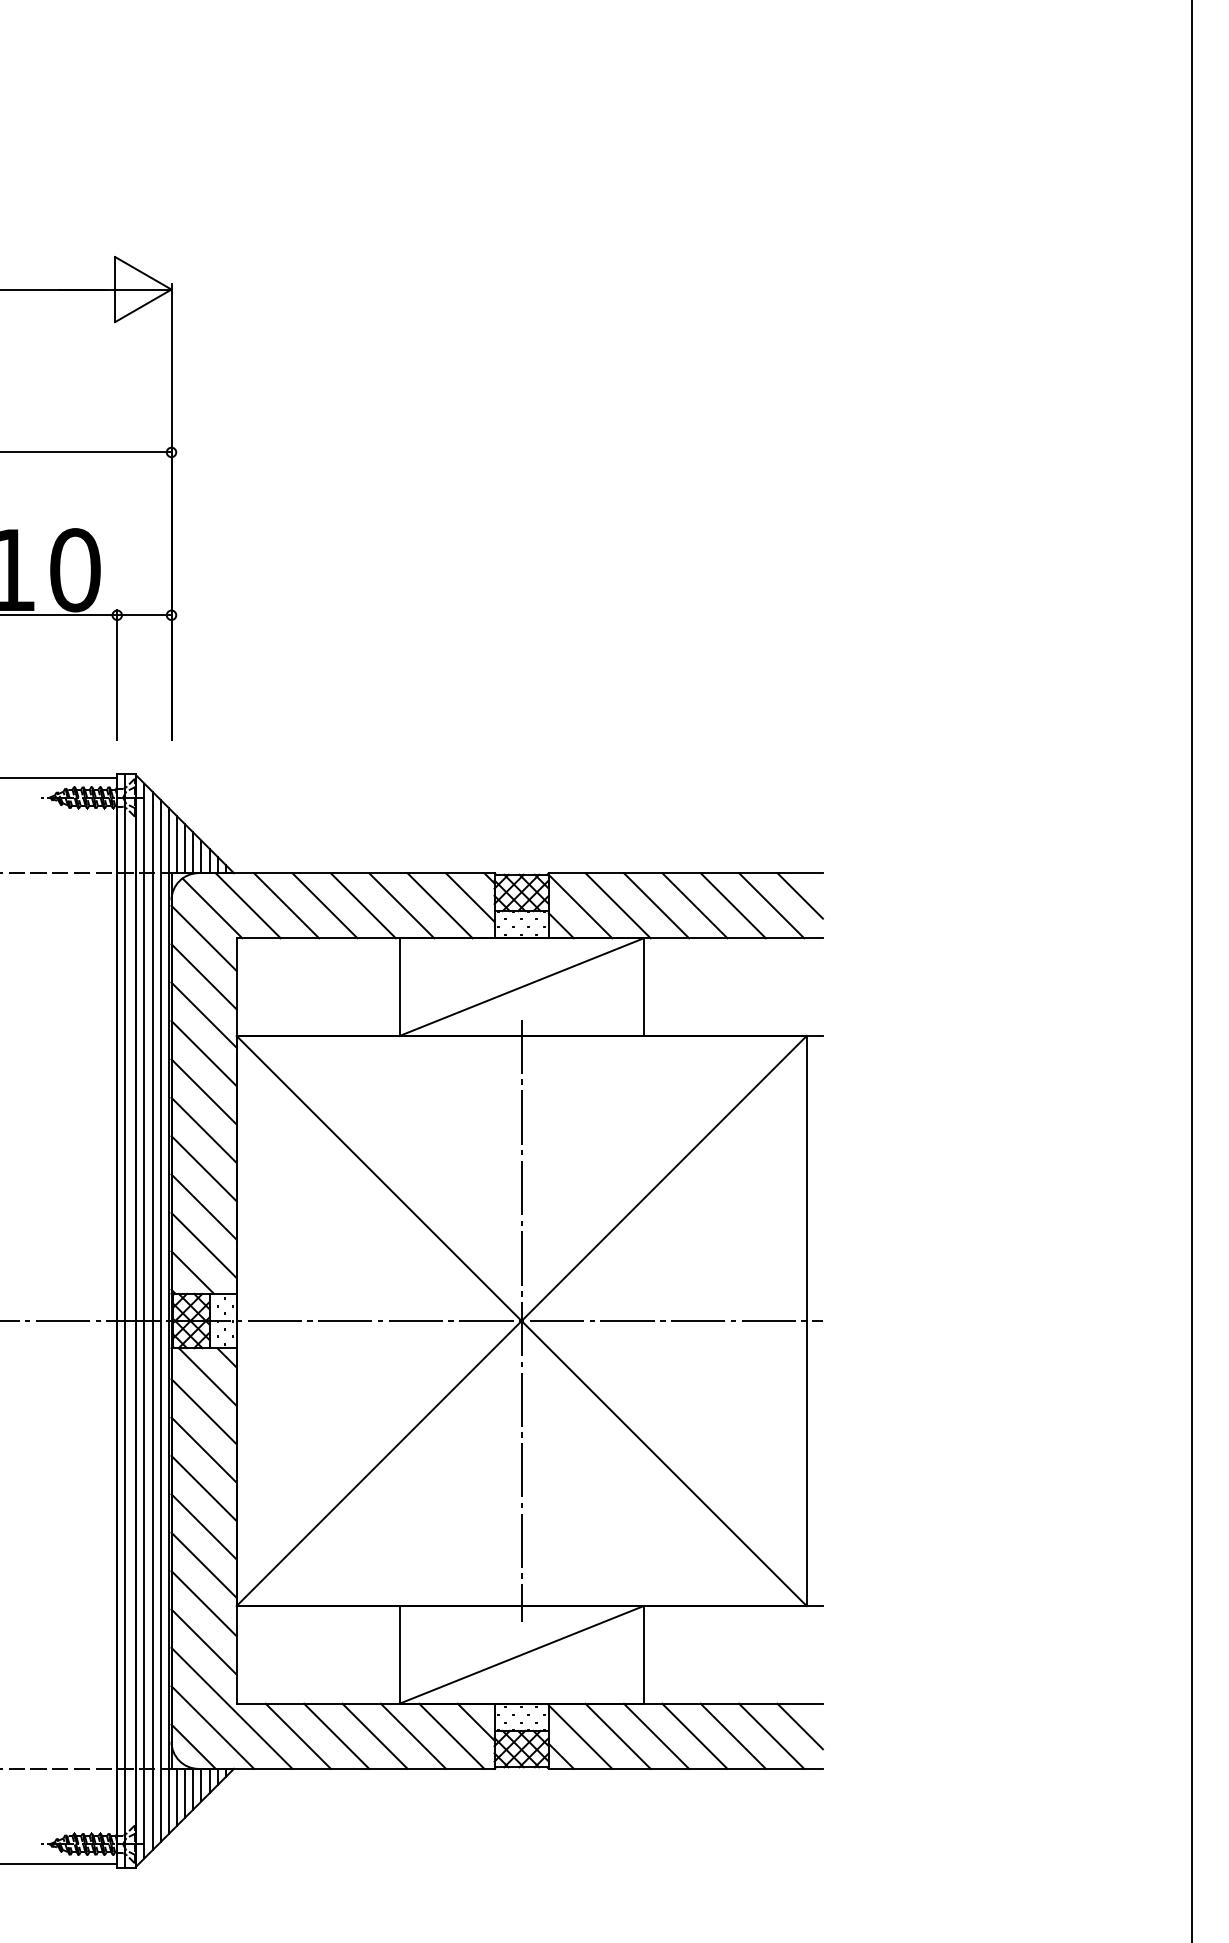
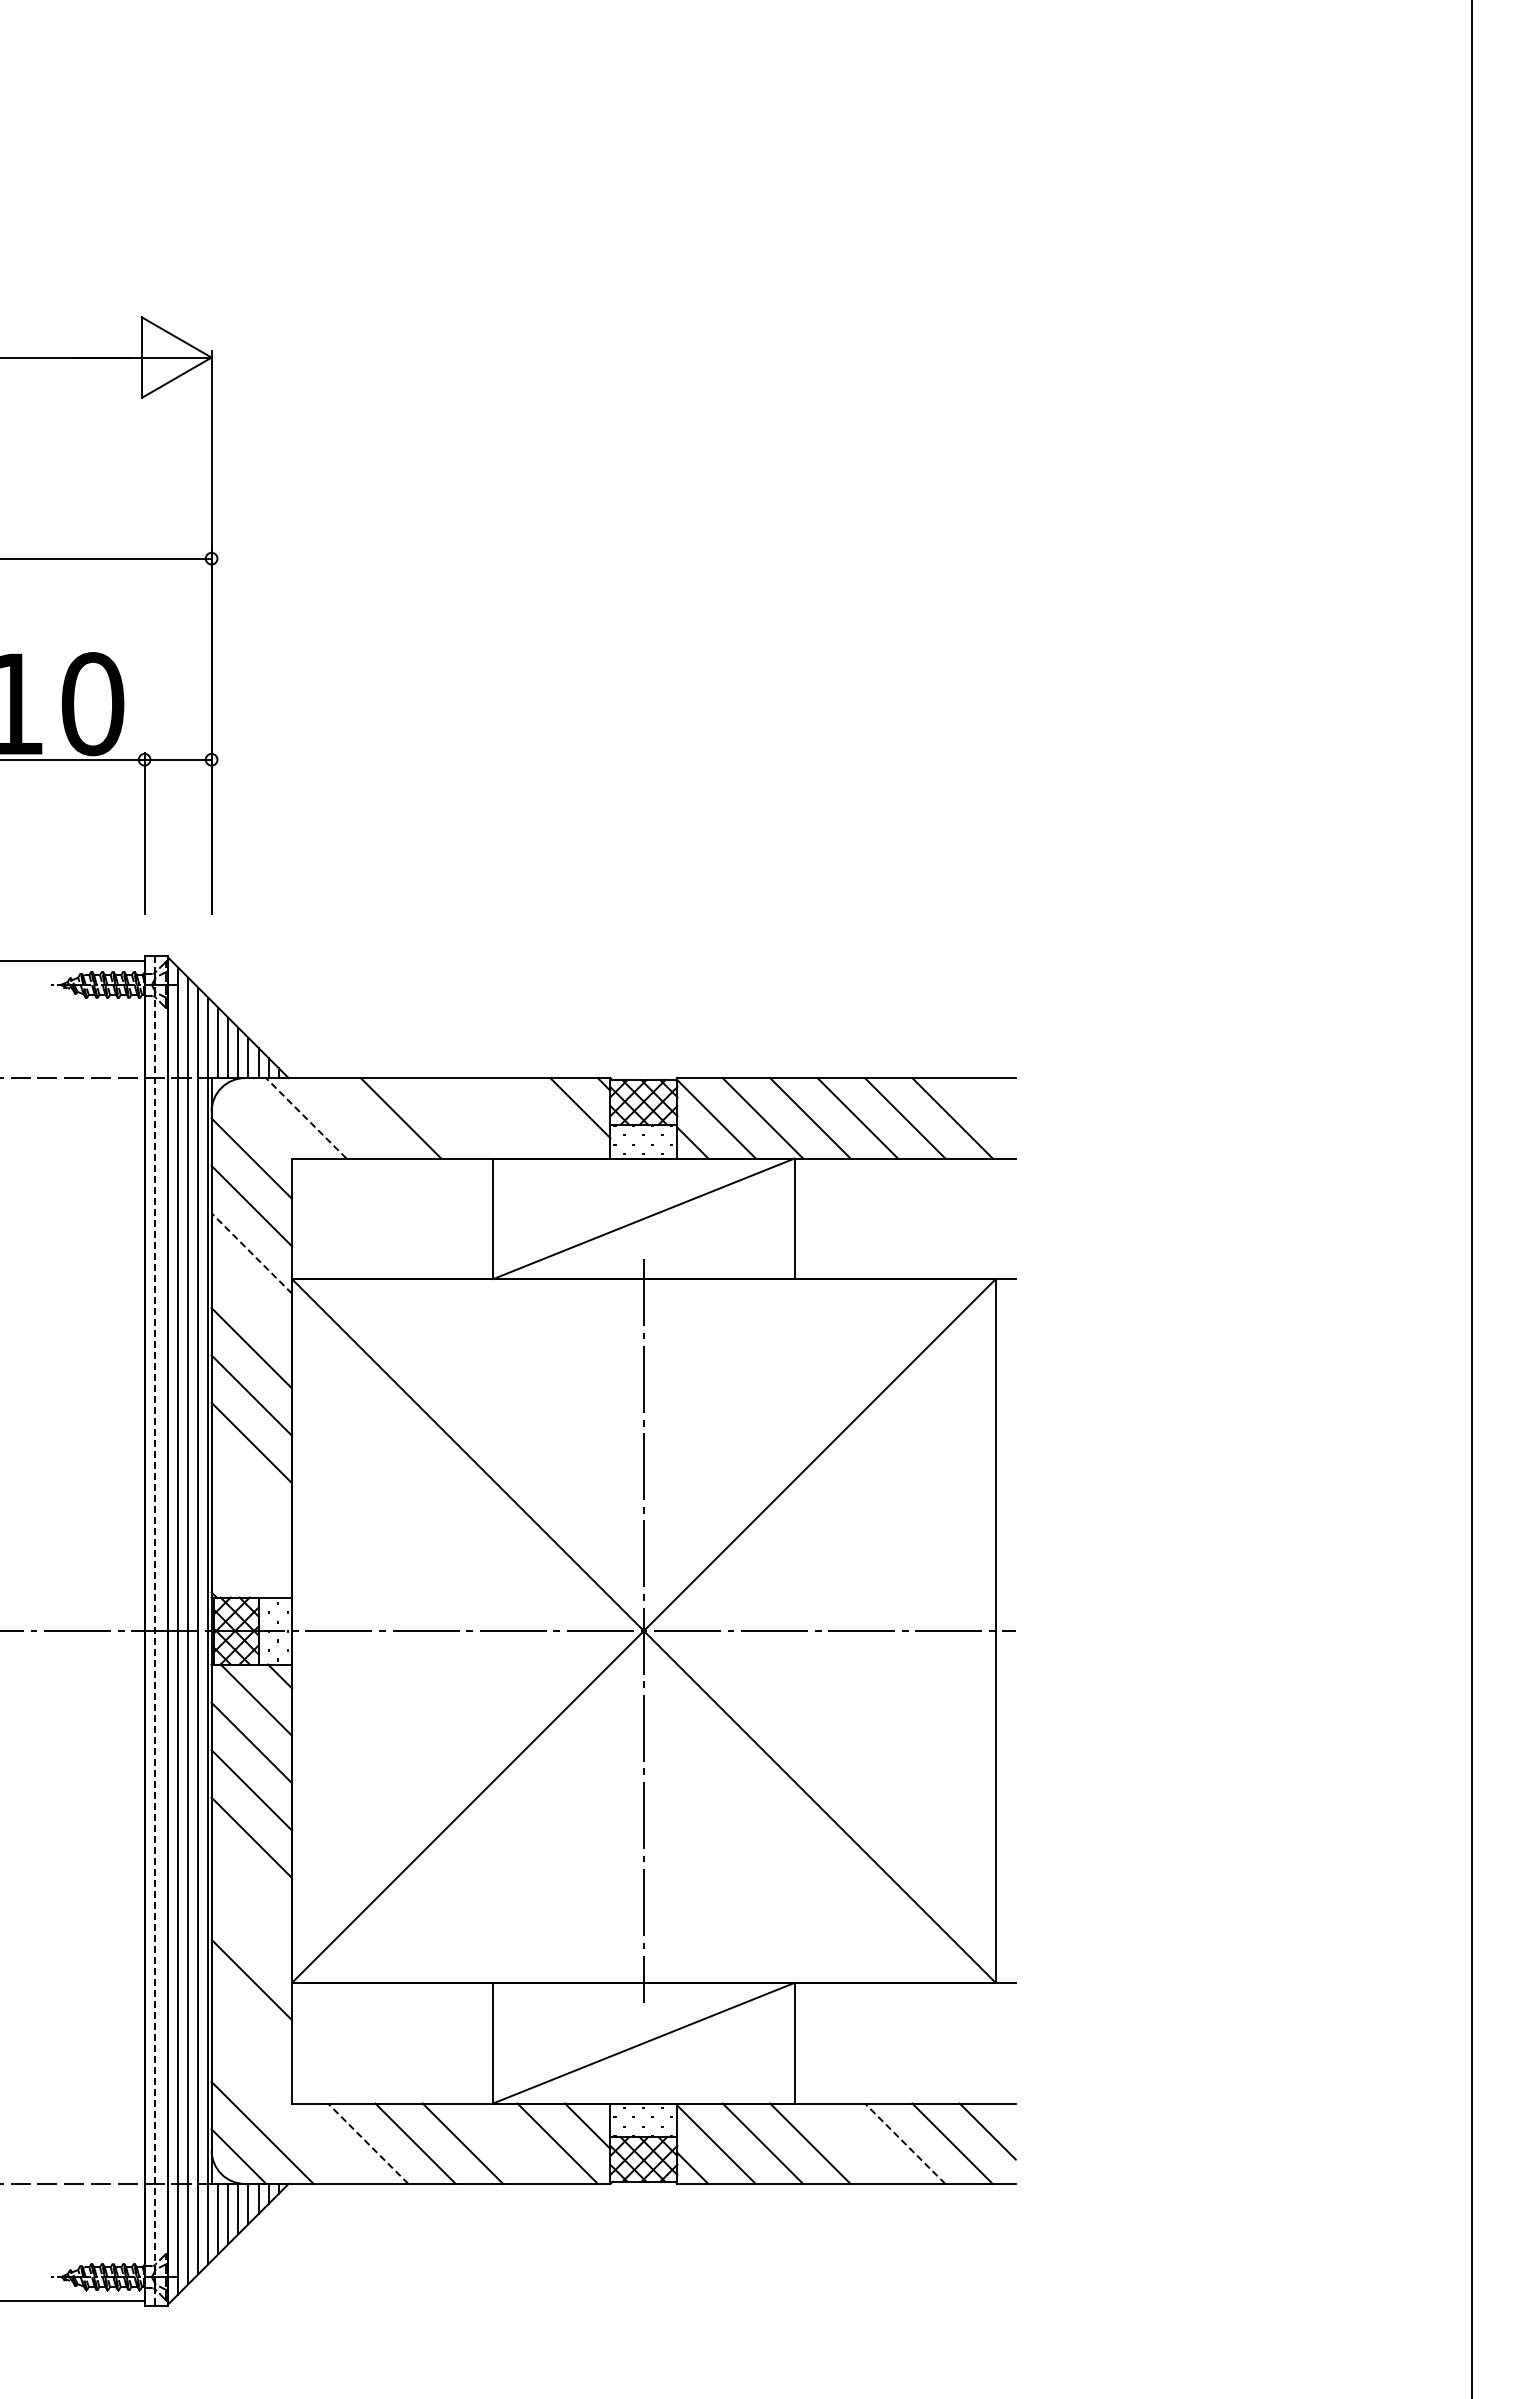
line: (799, 896) -> (987, 1106), removed
line: (248, 905) -> (306, 1118), solid -> dashed
line: (286, 905) -> (353, 1118), removed
line: (363, 905) -> (448, 1118), removed
line: (401, 905) -> (495, 1118), removed
line: (439, 905) -> (542, 1118), removed
line: (212, 908) -> (262, 1121), removed
line: (203, 1015) -> (251, 1253), solid -> dashed
line: (203, 1053) -> (251, 1300), removed
line: (203, 1207) -> (251, 1490), removed
line: (203, 1245) -> (251, 1537), removed
line: (192, 1272) -> (237, 1570), removed
line: (125, 1321) -> (154, 1631), solid -> dashed
line: (203, 1527) -> (251, 1885), removed
line: (203, 1565) -> (251, 1932), removed
line: (203, 1642) -> (251, 2027), removed
line: (232, 1707) -> (286, 2108), removed
line: (298, 1736) -> (368, 2143), solid -> dashed
line: (413, 1736) -> (510, 2143), removed
line: (694, 1736) -> (857, 2143), removed
line: (733, 1736) -> (905, 2143), solid -> dashed

